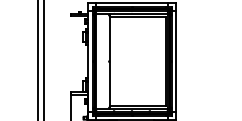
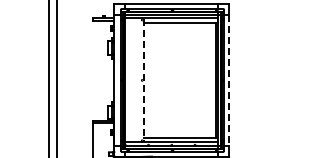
line: (110, 61) -> (143, 80), solid -> dashed
line: (176, 61) -> (229, 80), solid -> dashed

